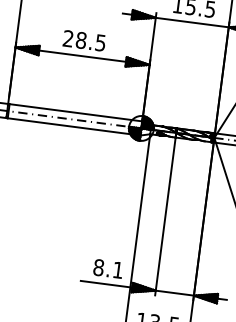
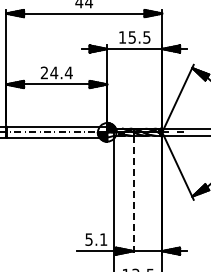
text: (90, 41) -> (61, 72), 28.5 -> 24.4
line: (165, 216) -> (133, 195), solid -> dashed
text: (98, 267) -> (88, 239), 8.1 -> 5.1

